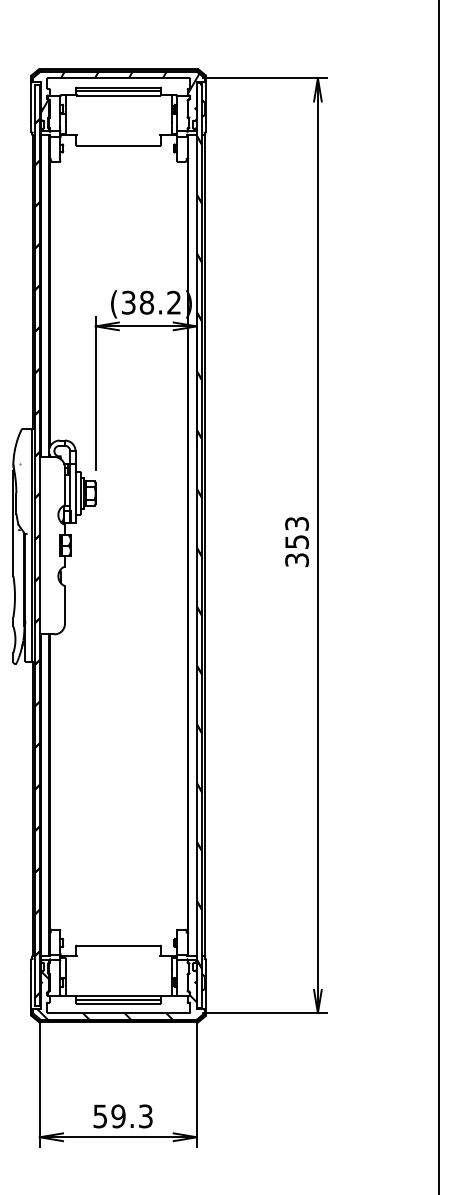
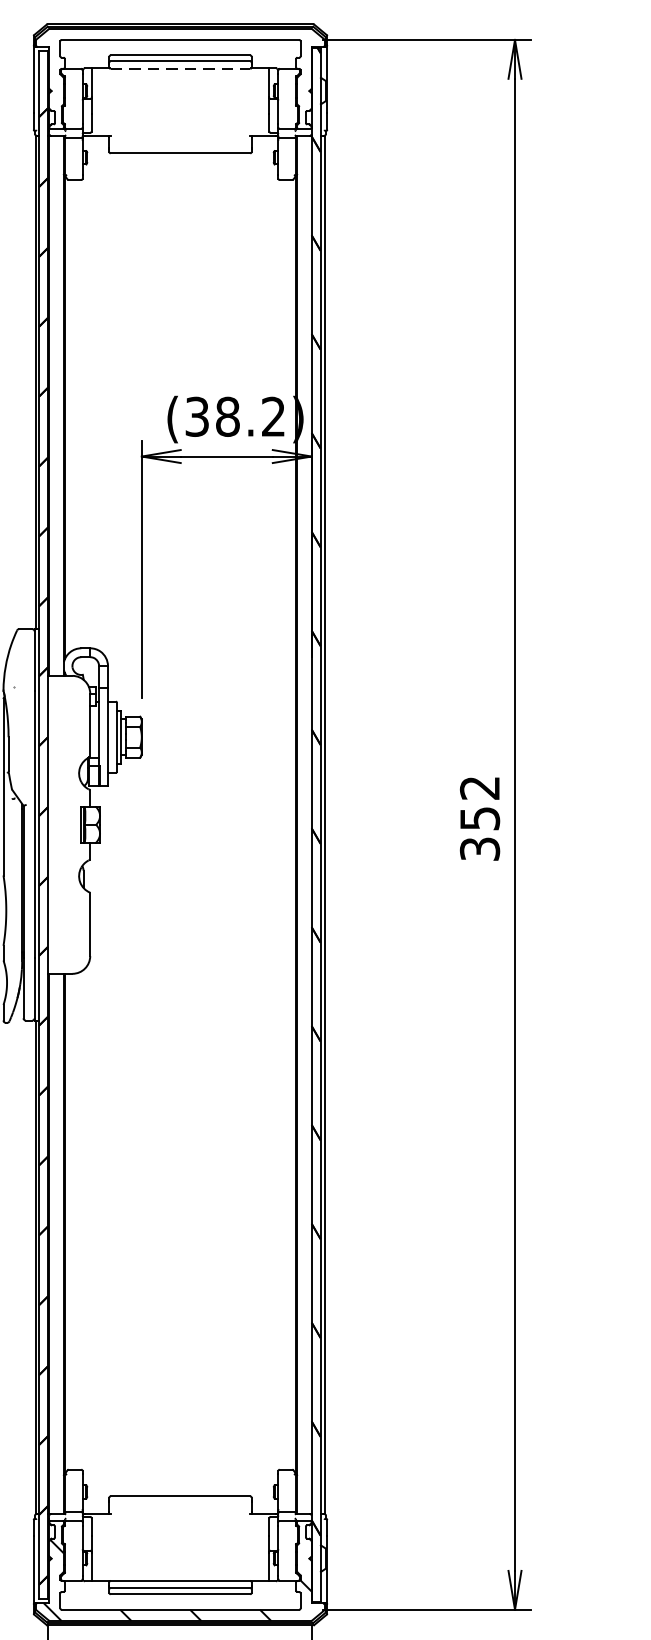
hatch: (119, 92) -> (181, 63), removed
line: (118, 95) -> (180, 68), solid -> dashed
text: (296, 523) -> (479, 787), 353 -> 352

